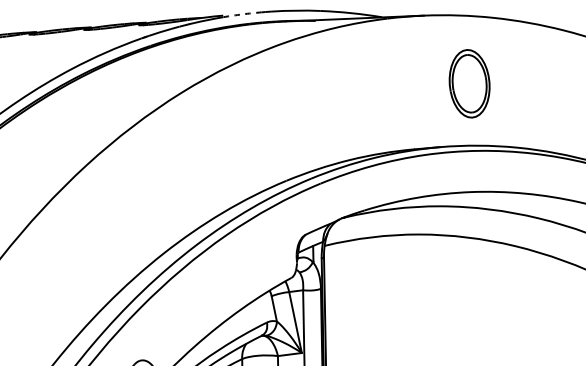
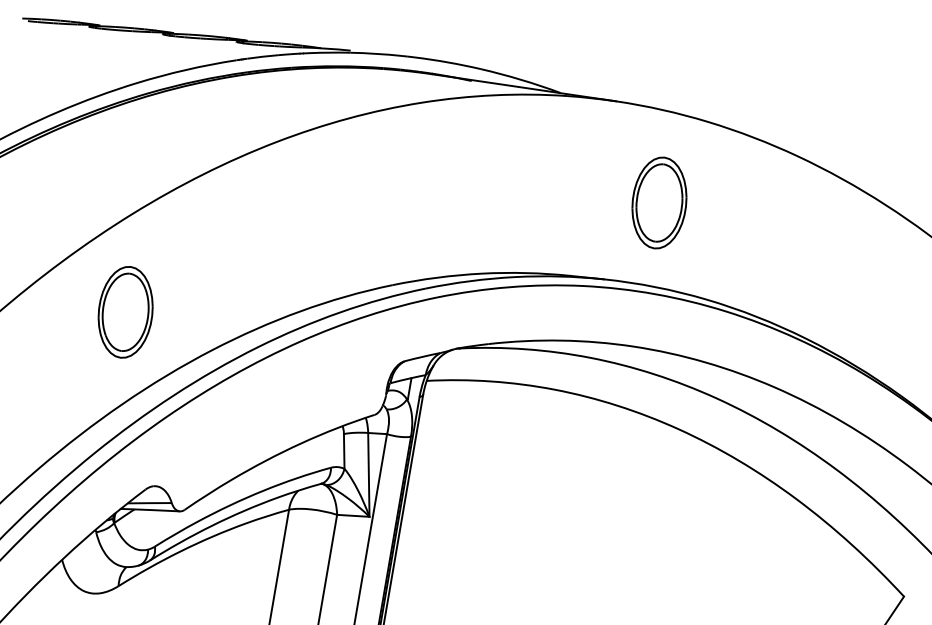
arc: (242, 14) -> (376, 53), dashed -> solid
part: (95, 237) -> (125, 312), added

